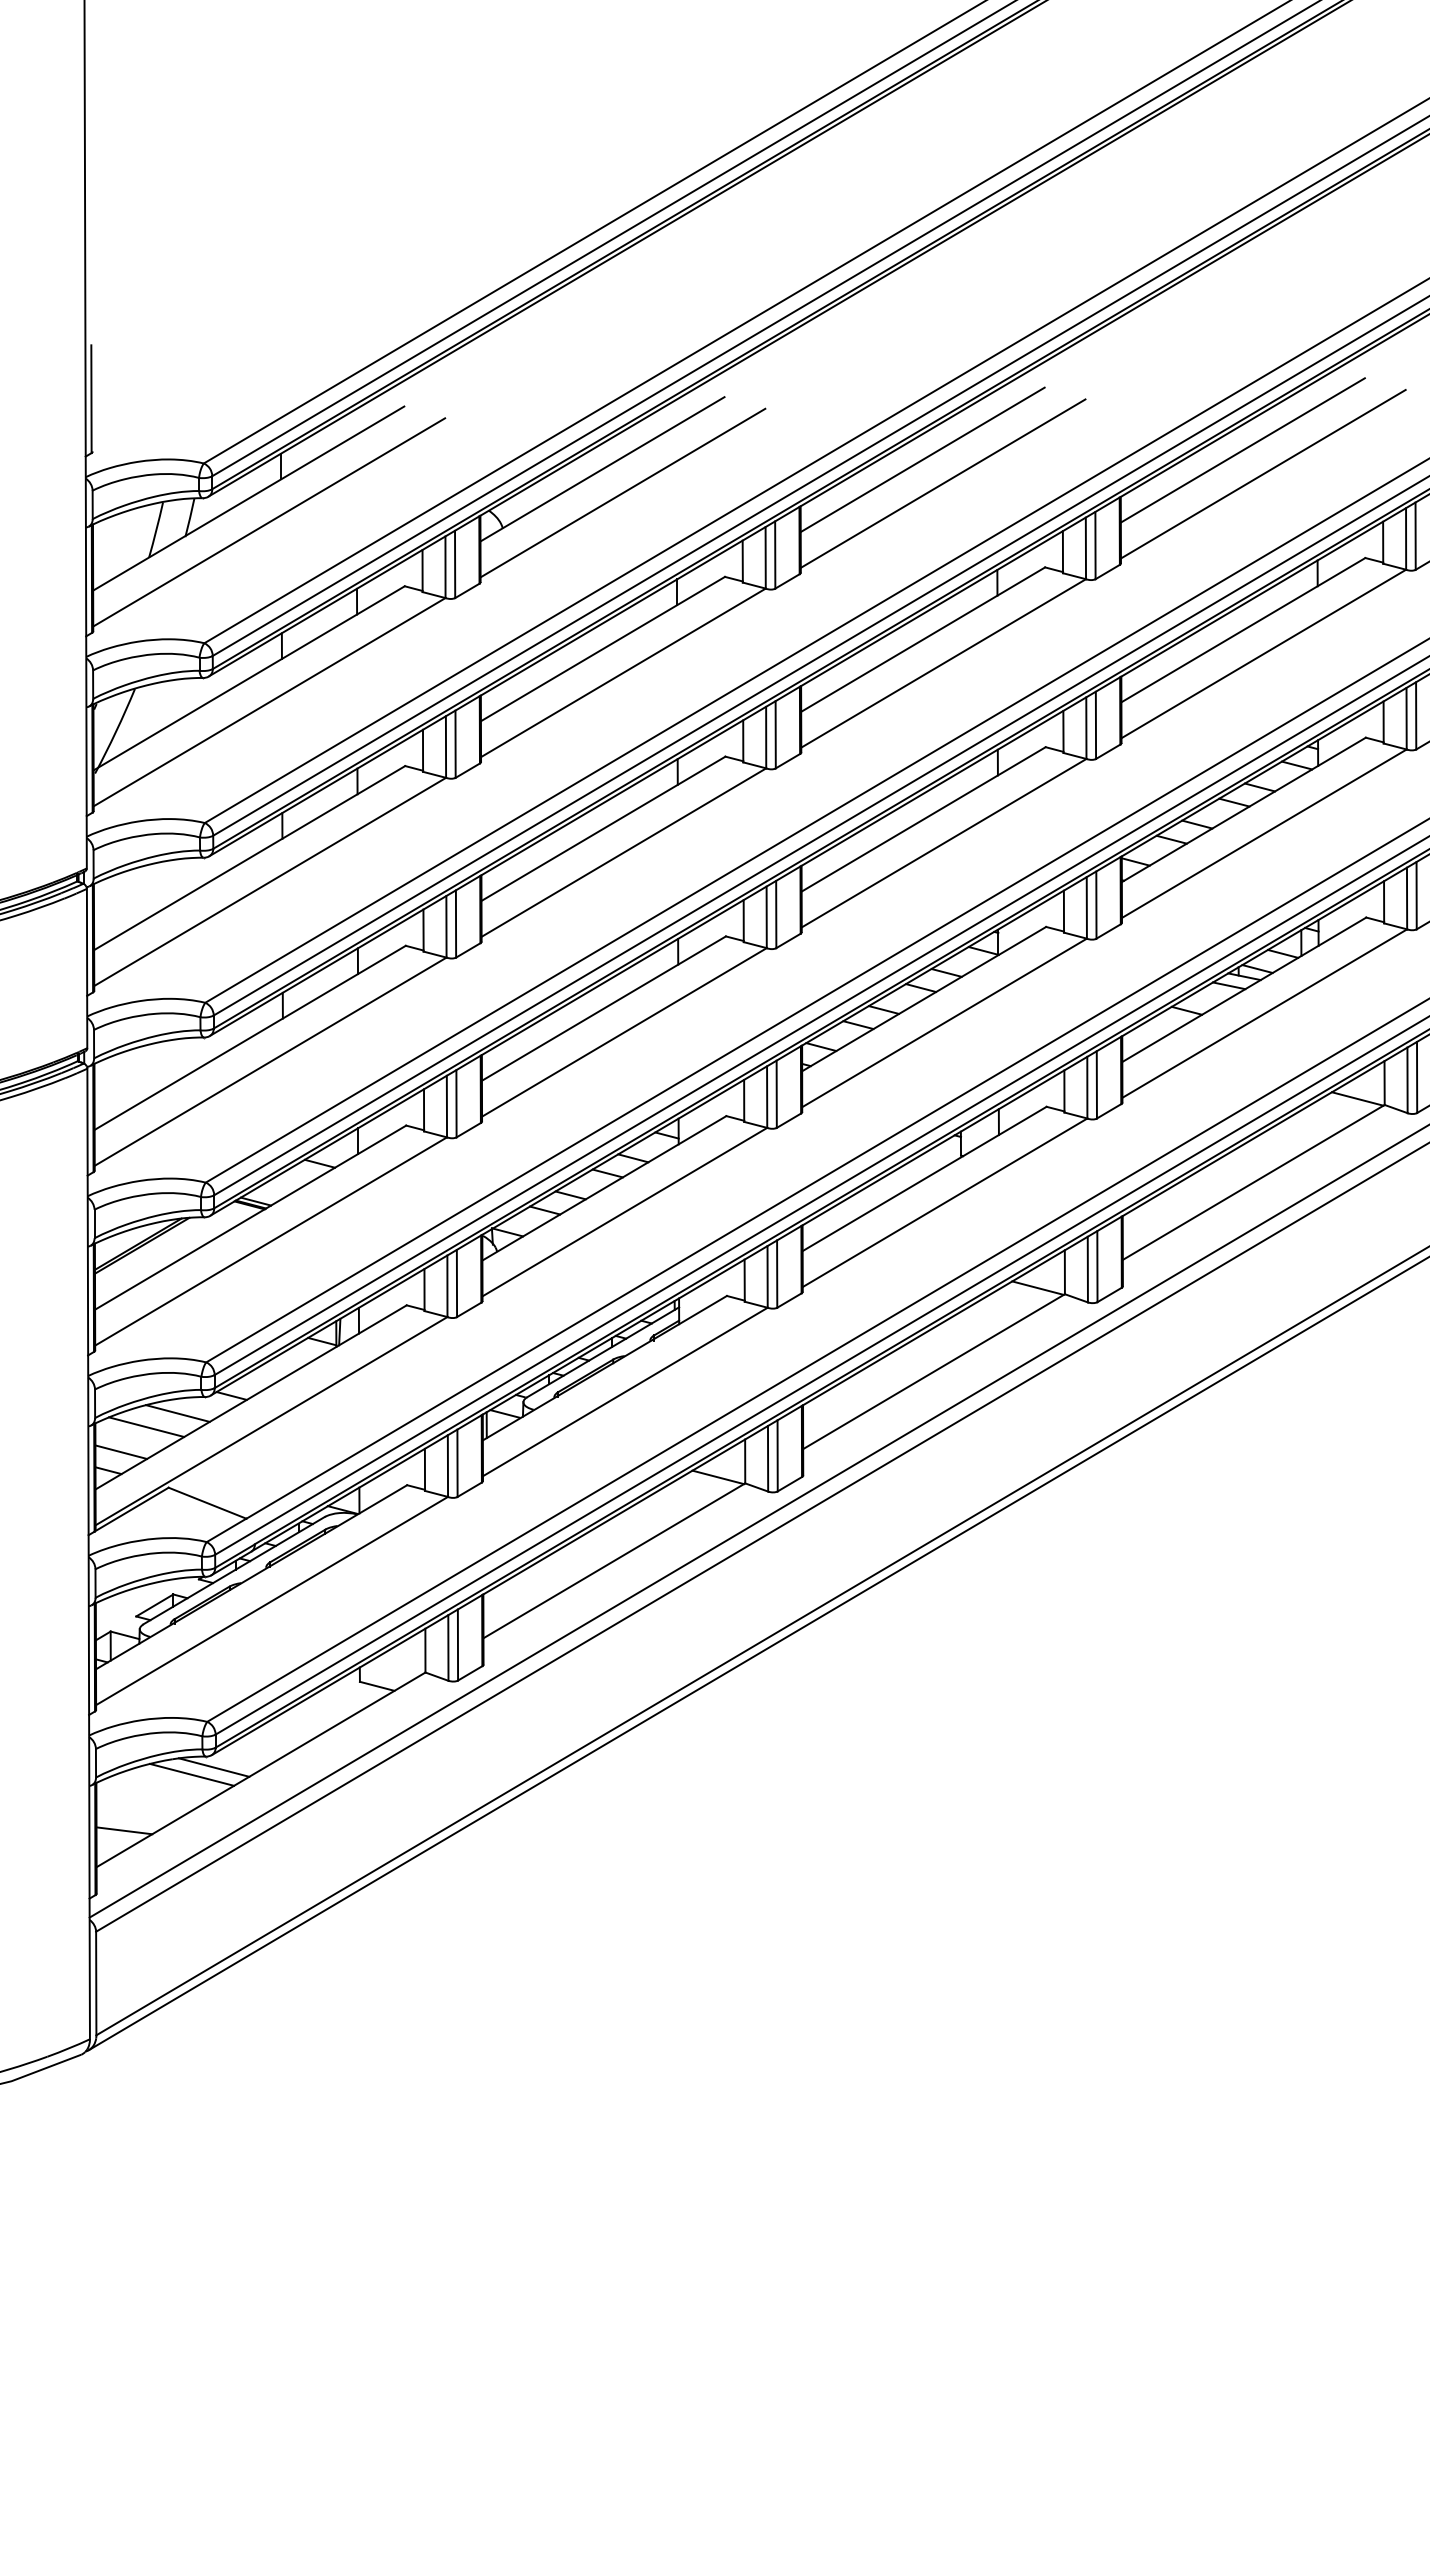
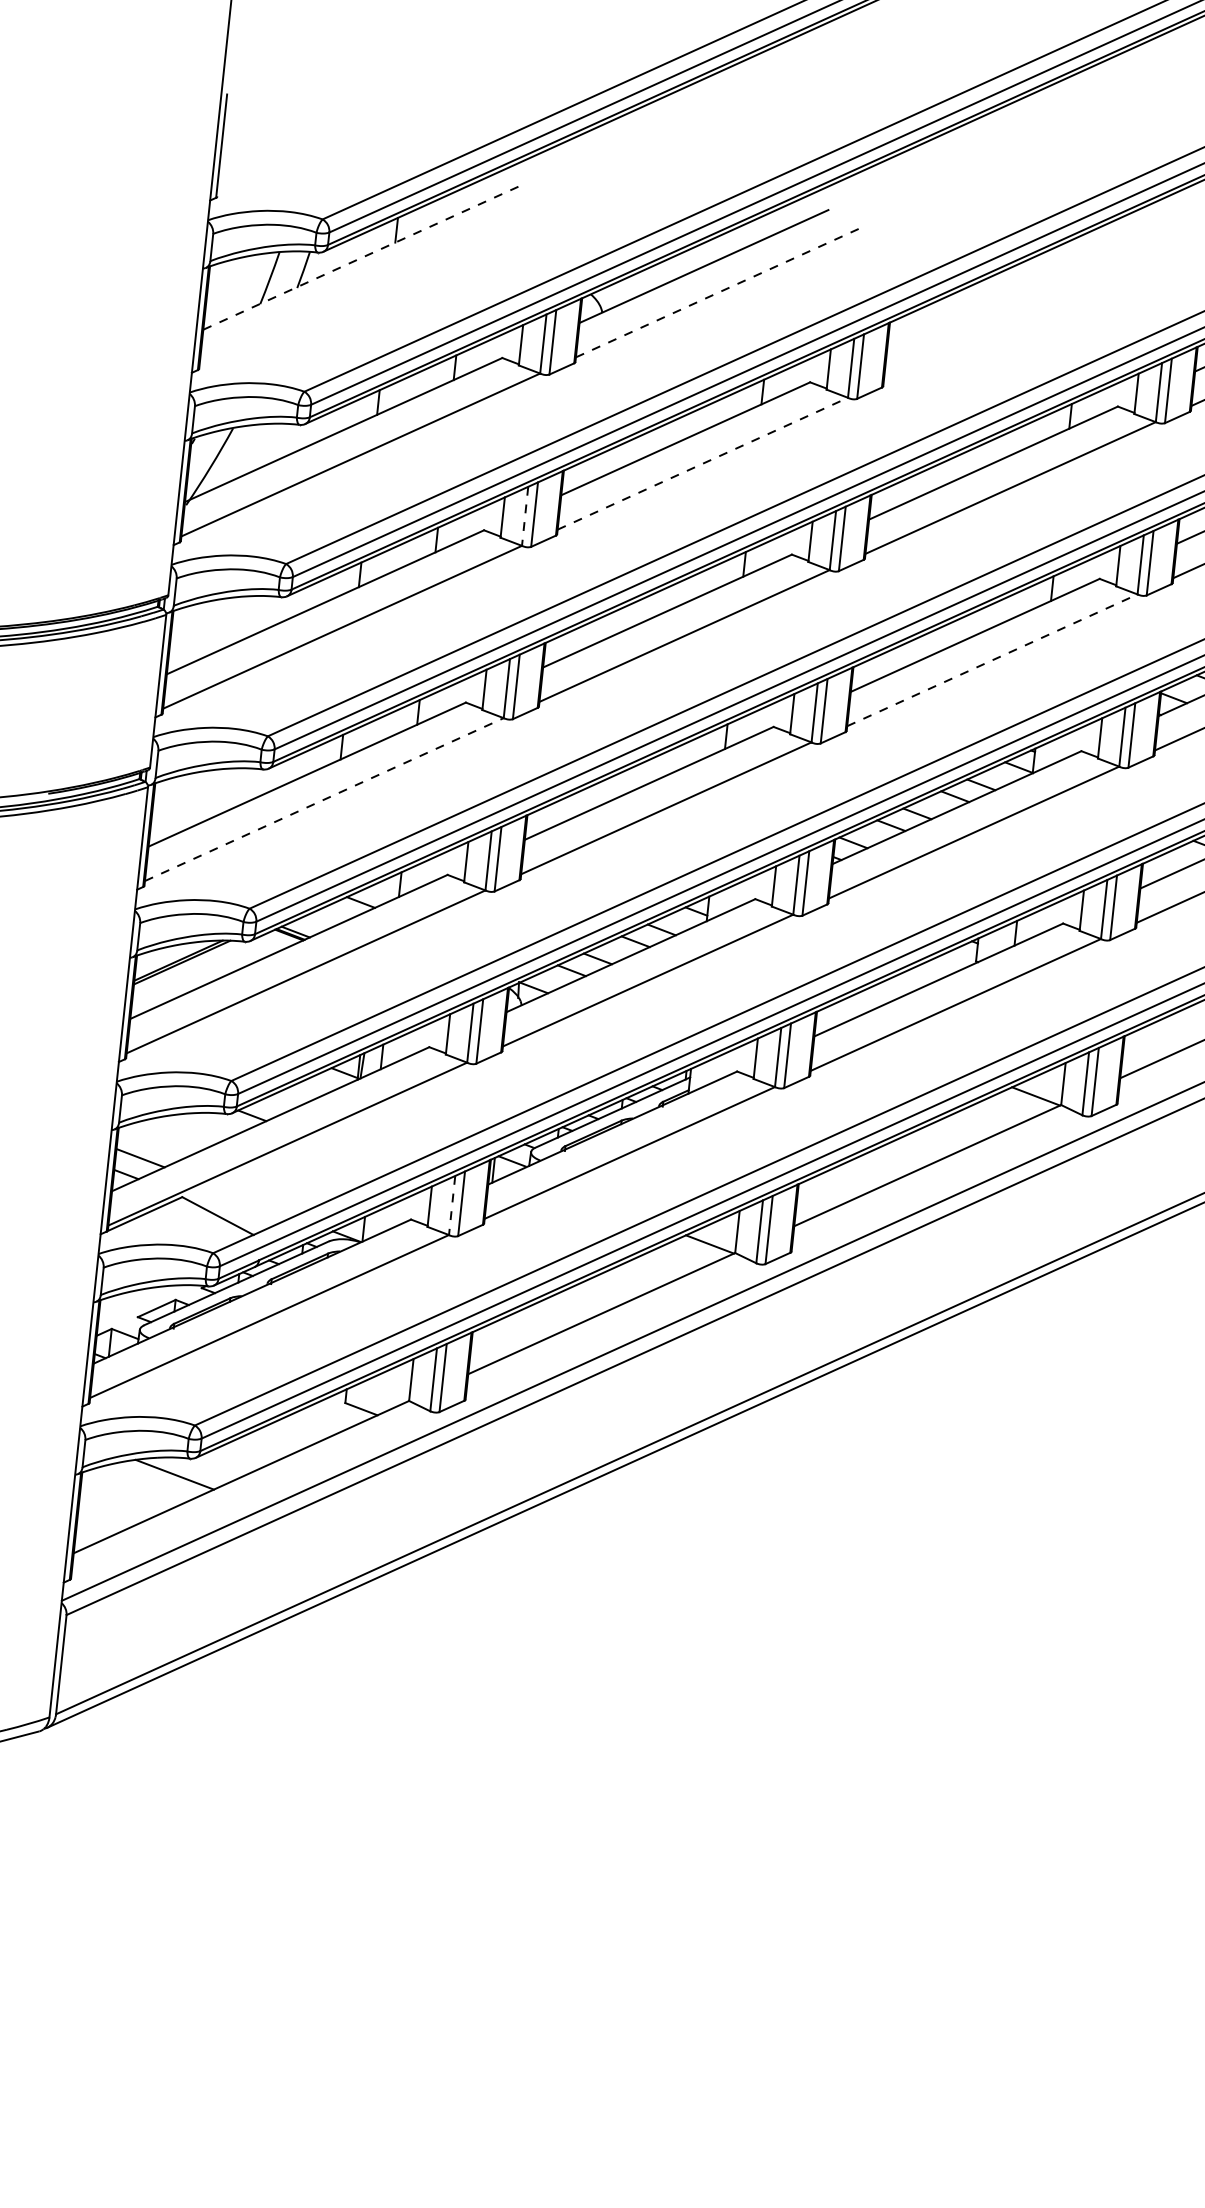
line: (922, 459) -> (1011, 290), removed
line: (942, 483) -> (1028, 315), removed
line: (623, 492) -> (721, 290), solid -> dashed
line: (248, 498) -> (361, 257), solid -> dashed
line: (269, 522) -> (379, 282), removed
line: (623, 672) -> (702, 463), solid -> dashed
line: (446, 747) -> (525, 516), solid -> dashed
line: (944, 842) -> (992, 659), solid -> dashed
line: (271, 1061) -> (325, 799), solid -> dashed
line: (177, 1413) -> (198, 1126), removed
line: (146, 1426) -> (167, 1136), removed
line: (447, 1466) -> (451, 1205), solid -> dashed
line: (213, 1767) -> (196, 1469), removed
line: (124, 1830) -> (104, 1521), removed

